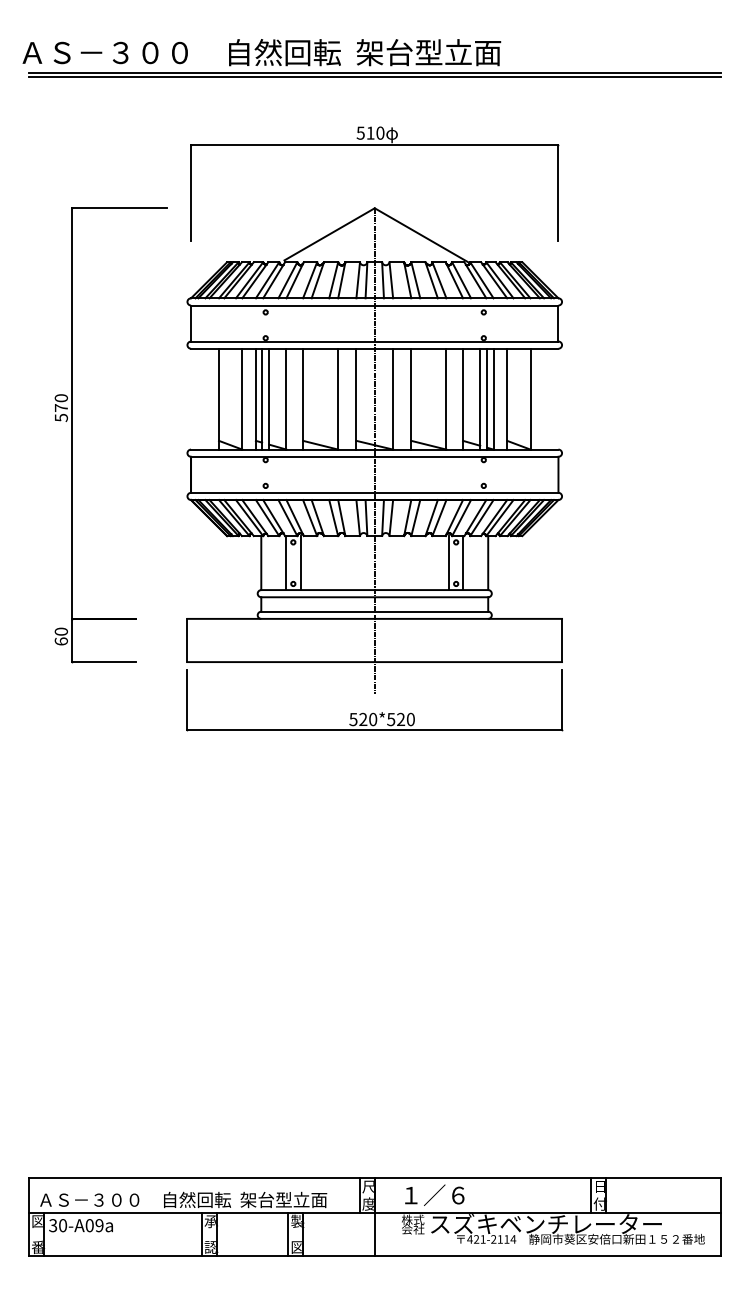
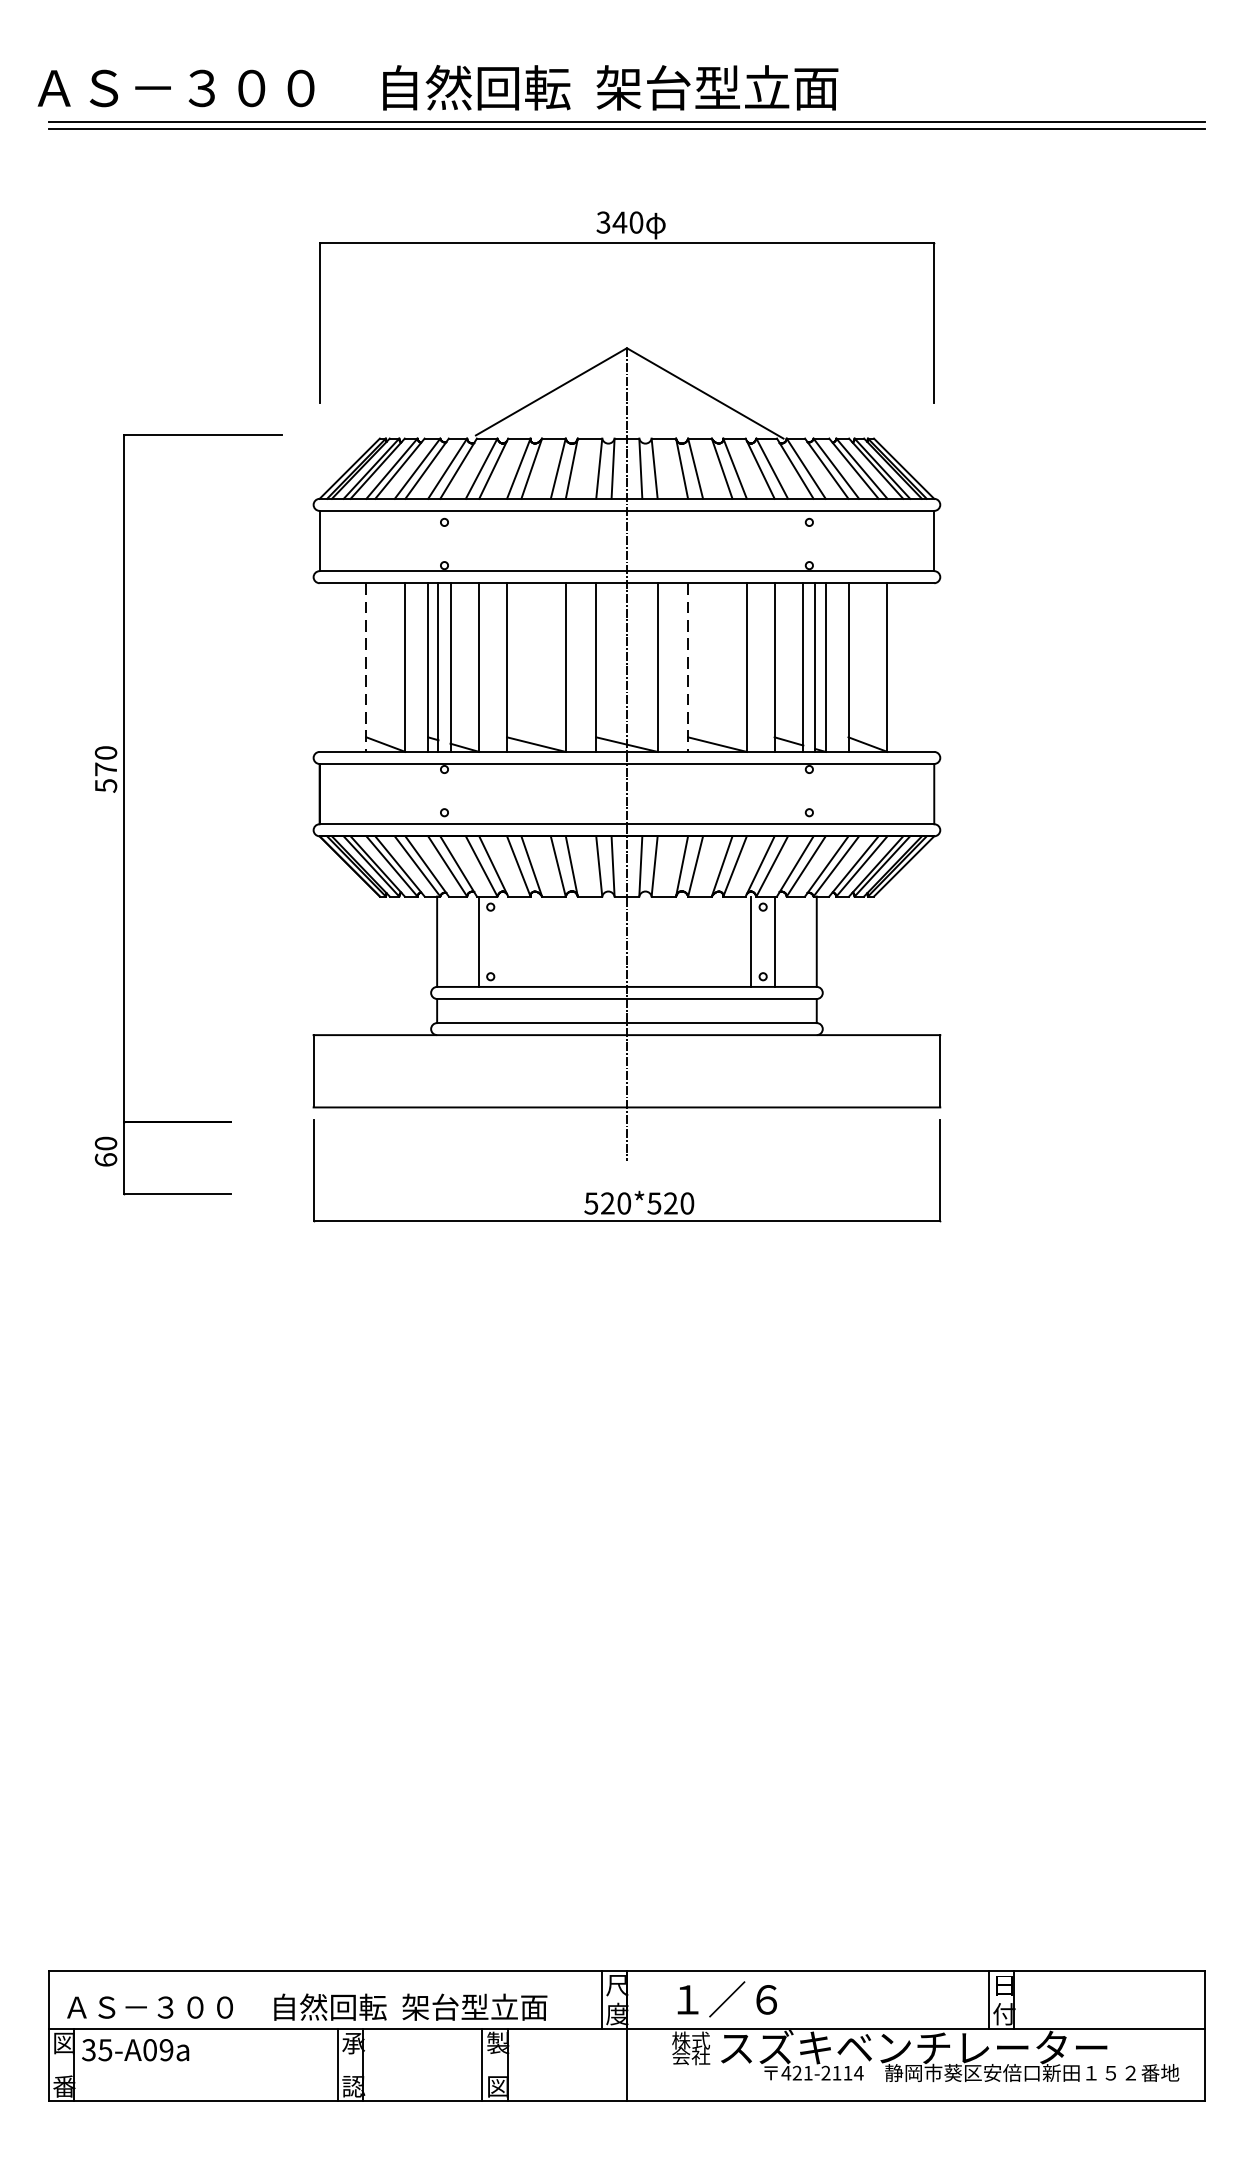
text: (365, 132) -> (611, 221), 510 -> 340
line: (219, 399) -> (367, 668), solid -> dashed
line: (411, 399) -> (688, 668), solid -> dashed
part: (72, 435) -> (124, 815), moved
line: (300, 563) -> (502, 942), removed
text: (62, 1225) -> (104, 2049), 30-A09a -> 35-A09a

